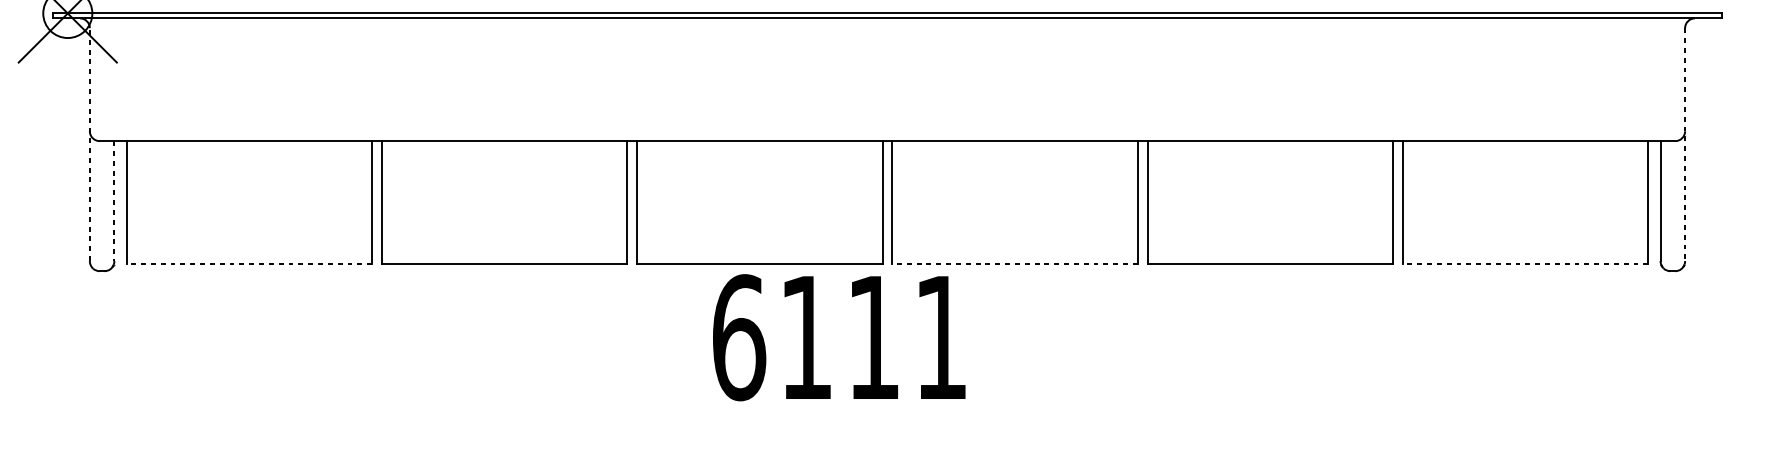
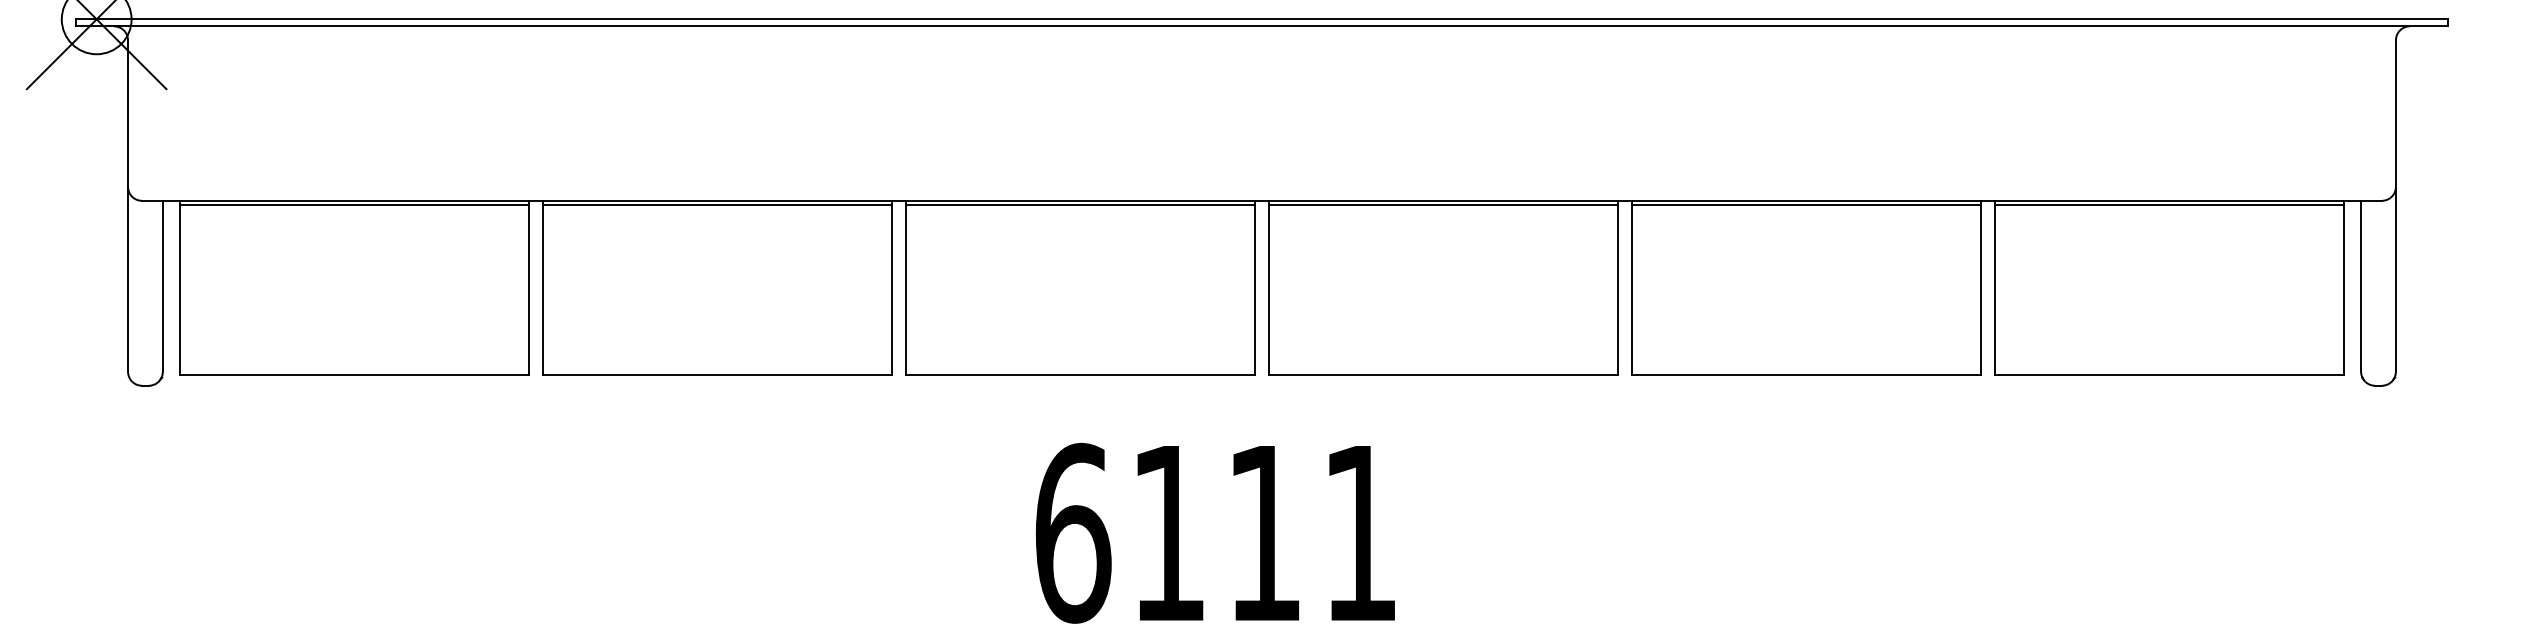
line: (249, 143) -> (354, 204), added
line: (504, 143) -> (717, 204), added
line: (759, 143) -> (1080, 204), added
line: (1014, 143) -> (1442, 204), added
line: (1269, 143) -> (1805, 204), added
line: (1525, 143) -> (2168, 204), added
line: (90, 144) -> (128, 205), dashed -> solid
line: (1684, 145) -> (2395, 206), dashed -> solid
line: (114, 201) -> (162, 286), dashed -> solid
line: (249, 263) -> (354, 375), dashed -> solid
line: (1014, 263) -> (1442, 375), dashed -> solid
line: (1525, 263) -> (2168, 375), dashed -> solid
text: (838, 337) -> (1214, 533), moved

